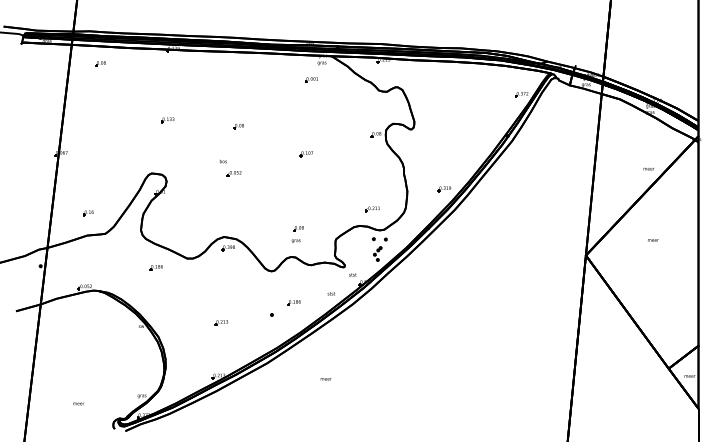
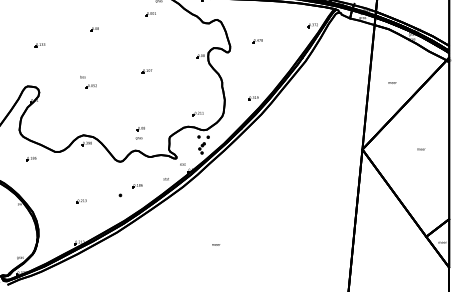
part: (449, 114) -> (257, 40), added
part: (238, 126) -> (94, 29), moved
text: (648, 168) -> (392, 82), moved
text: (653, 240) -> (421, 149), moved
text: (325, 379) -> (215, 245), moved

